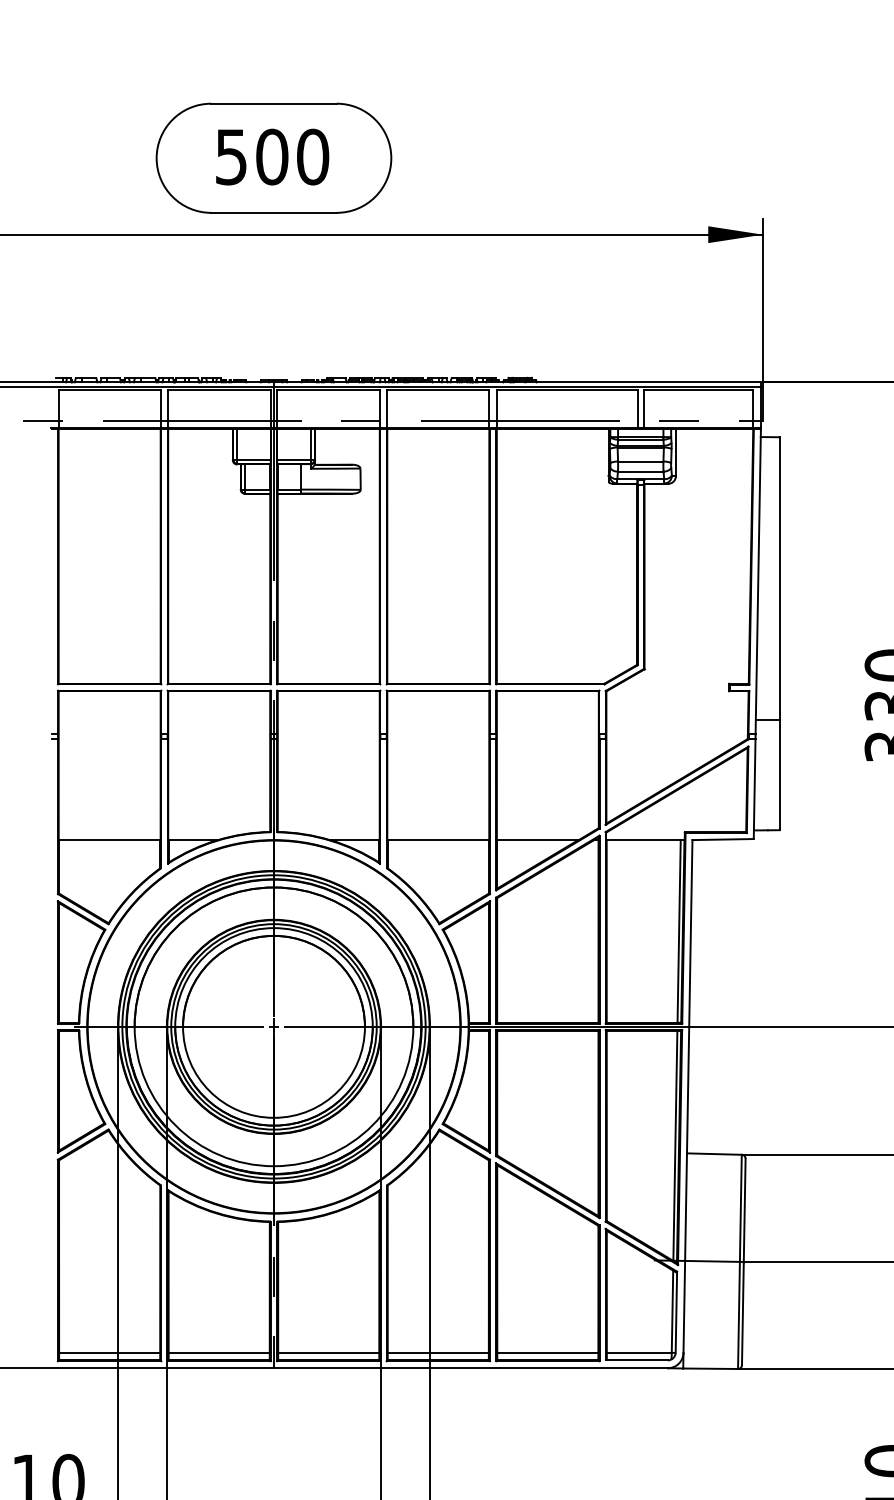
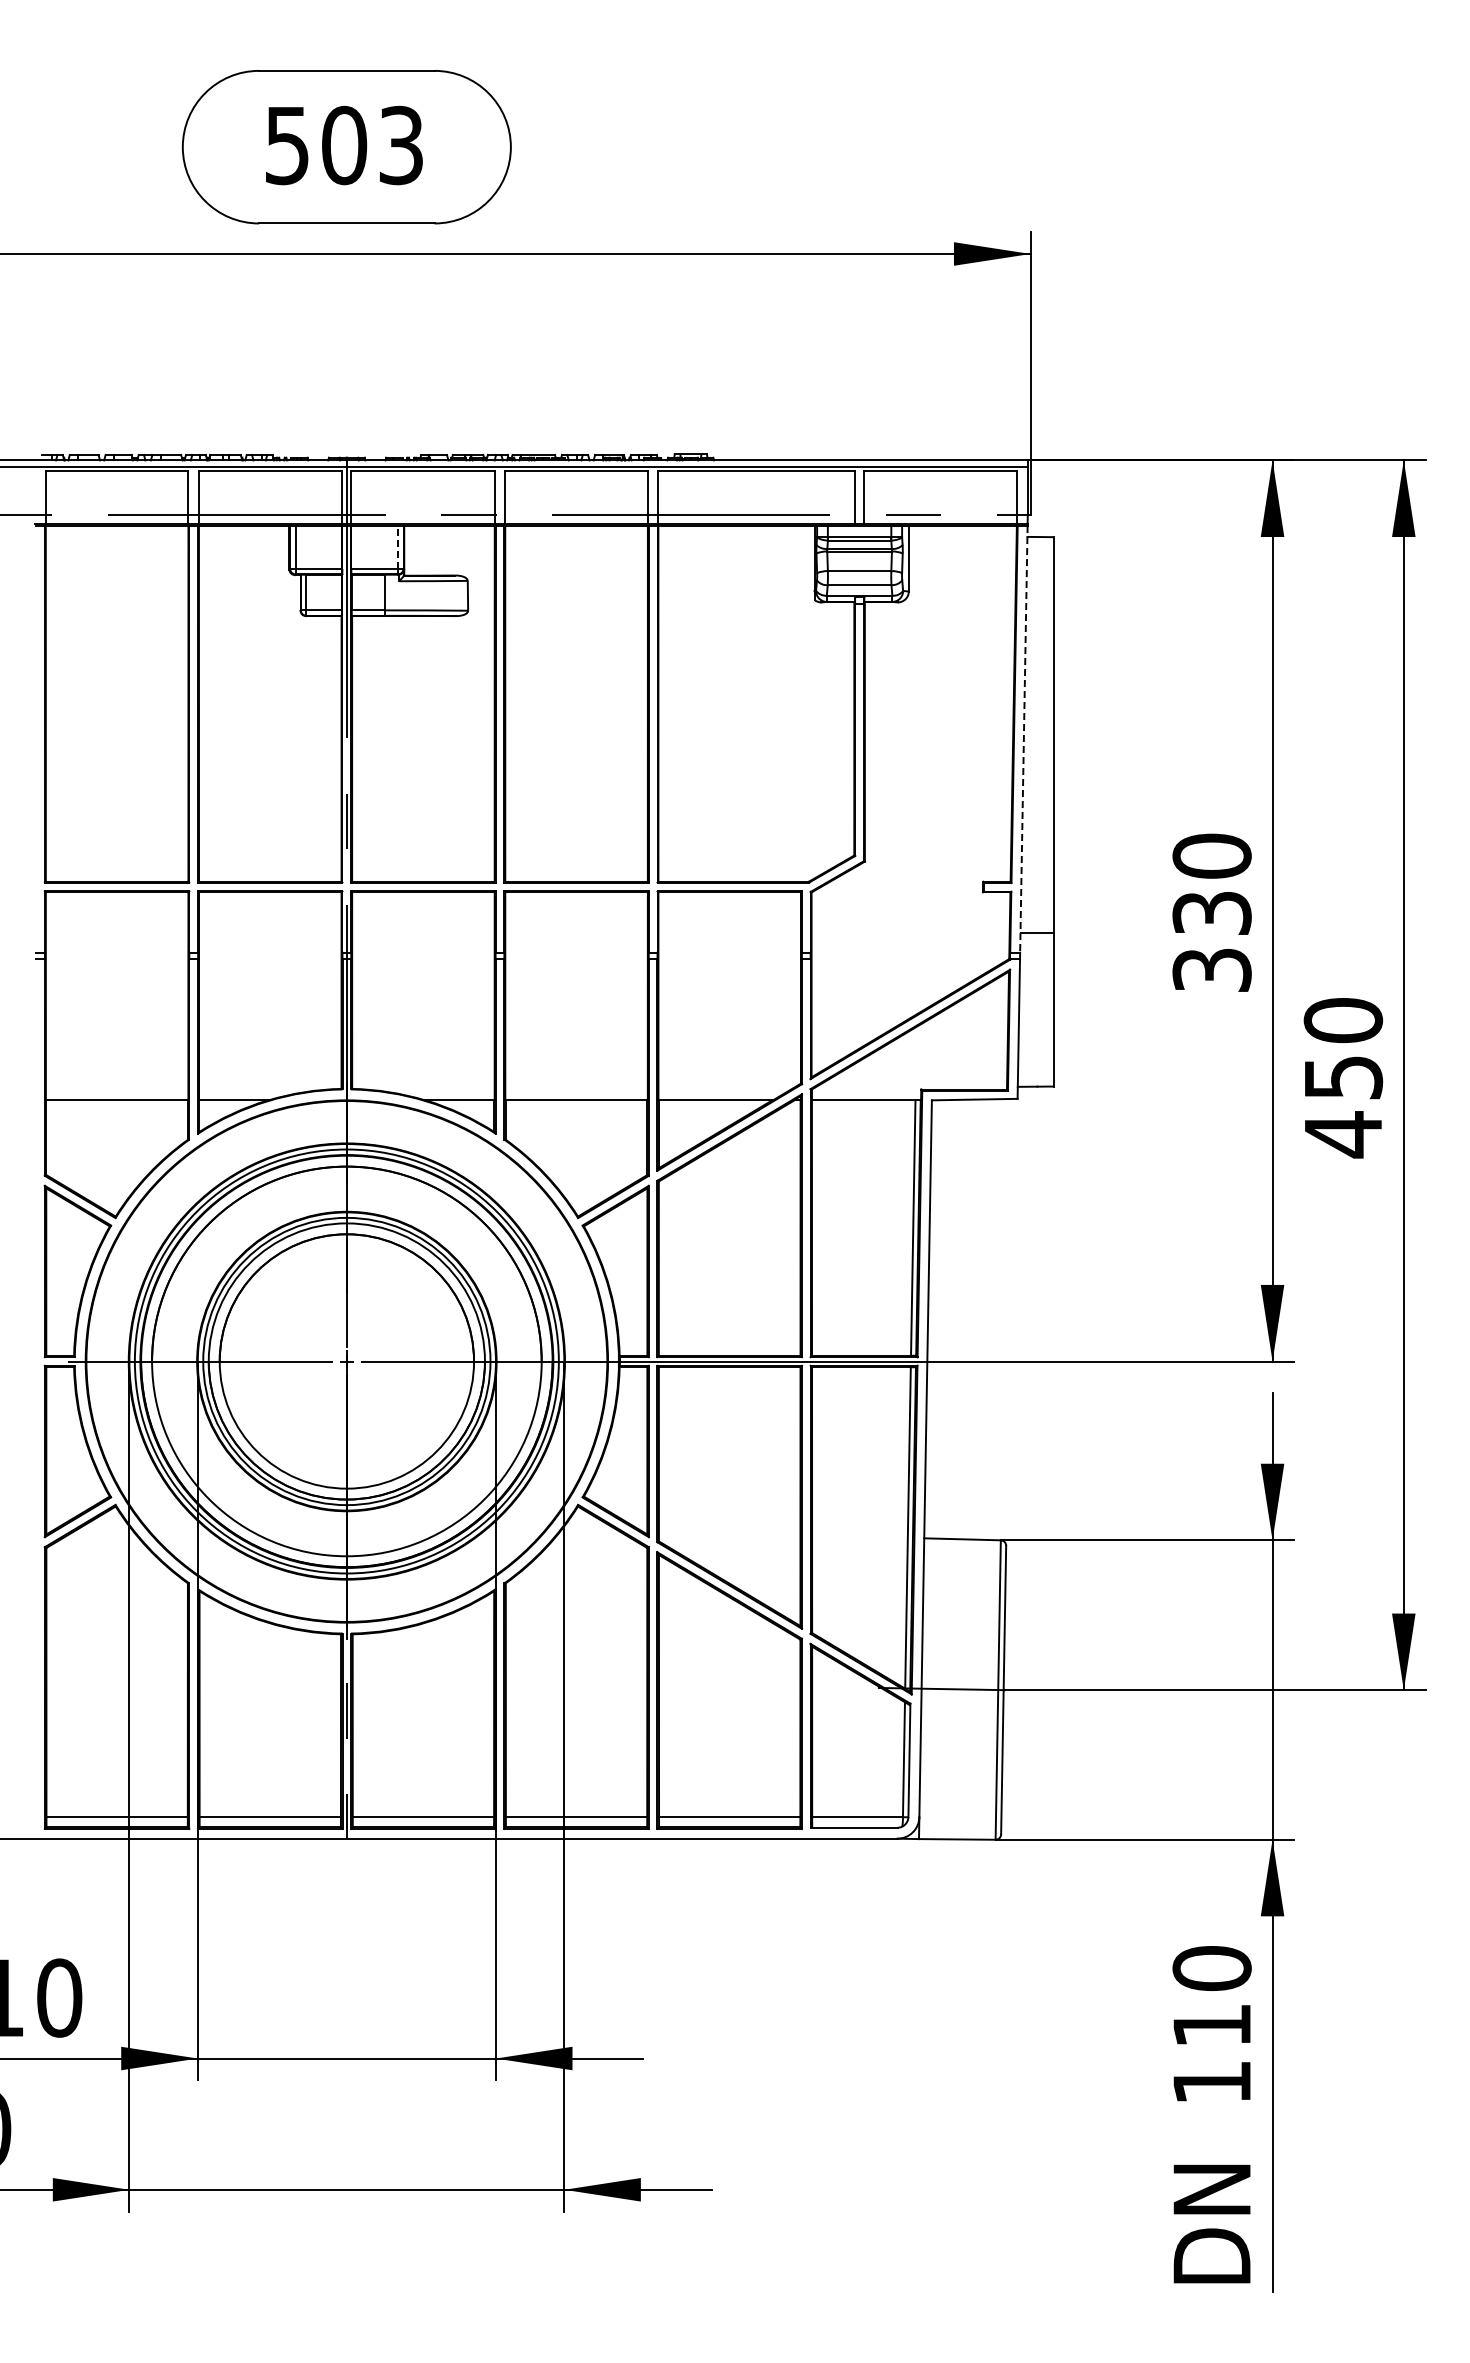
text: (313, 157) -> (401, 145), 500 -> 503
line: (310, 444) -> (398, 547), solid -> dashed
line: (757, 581) -> (1023, 739), solid -> dashed

